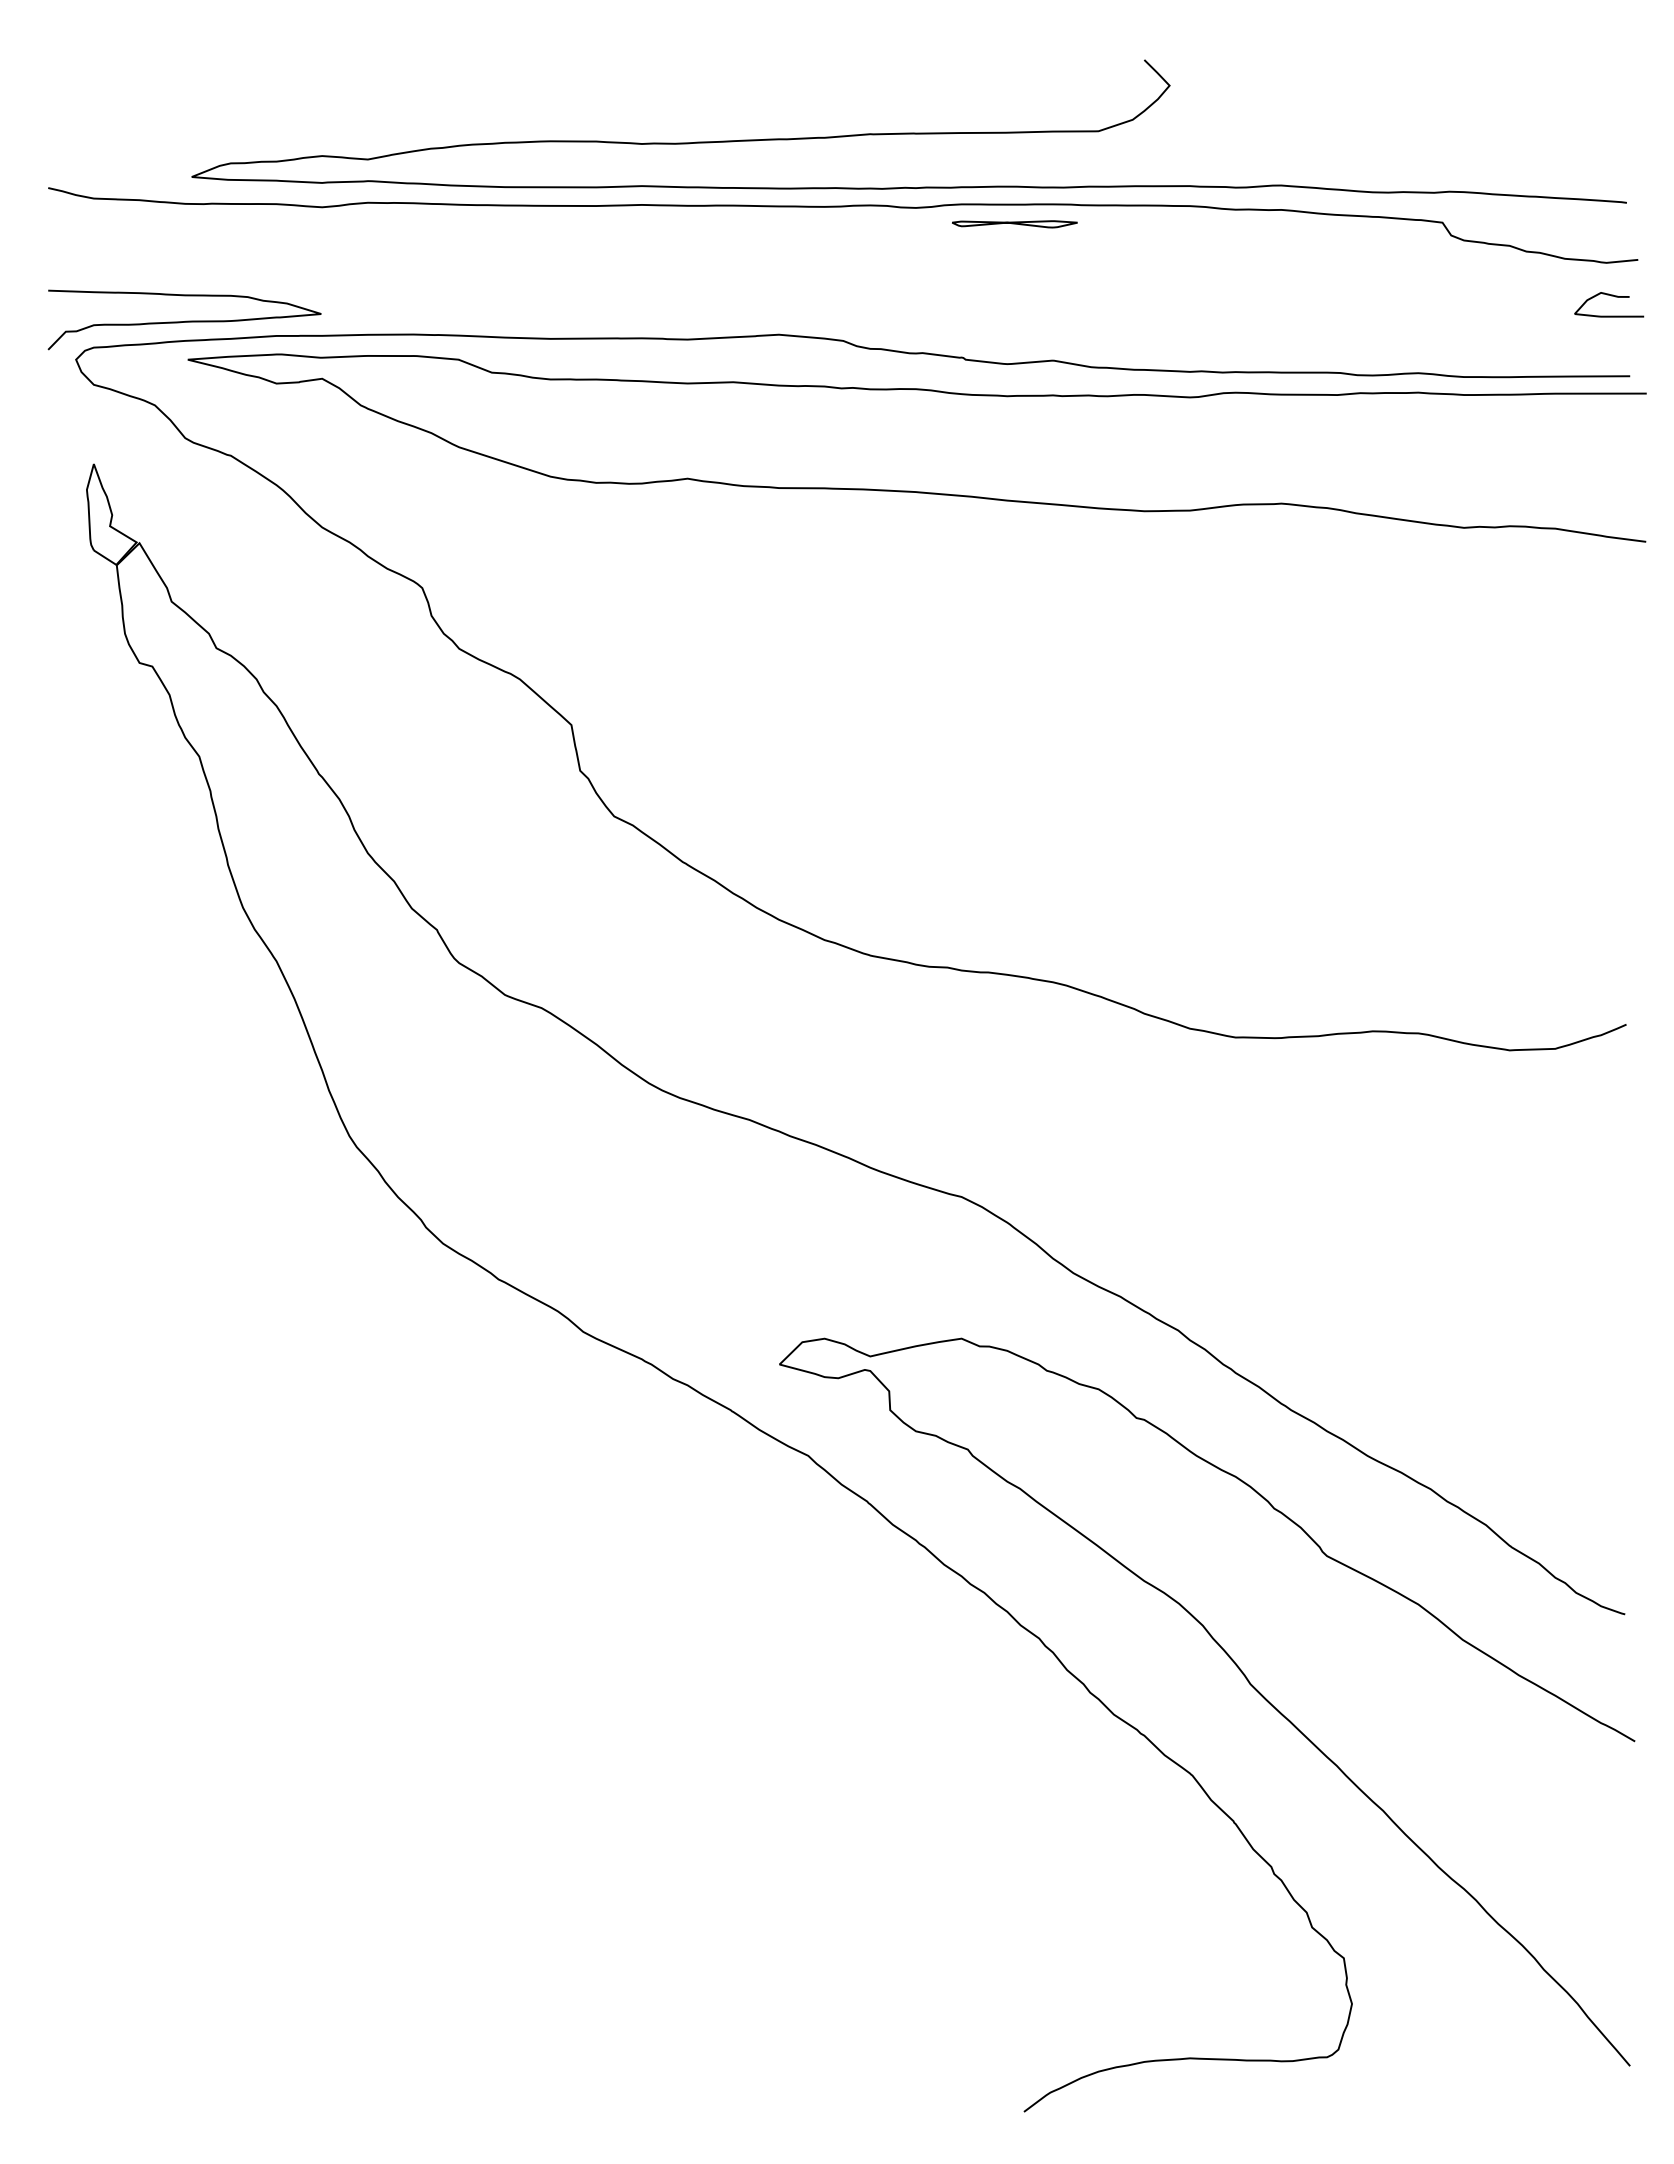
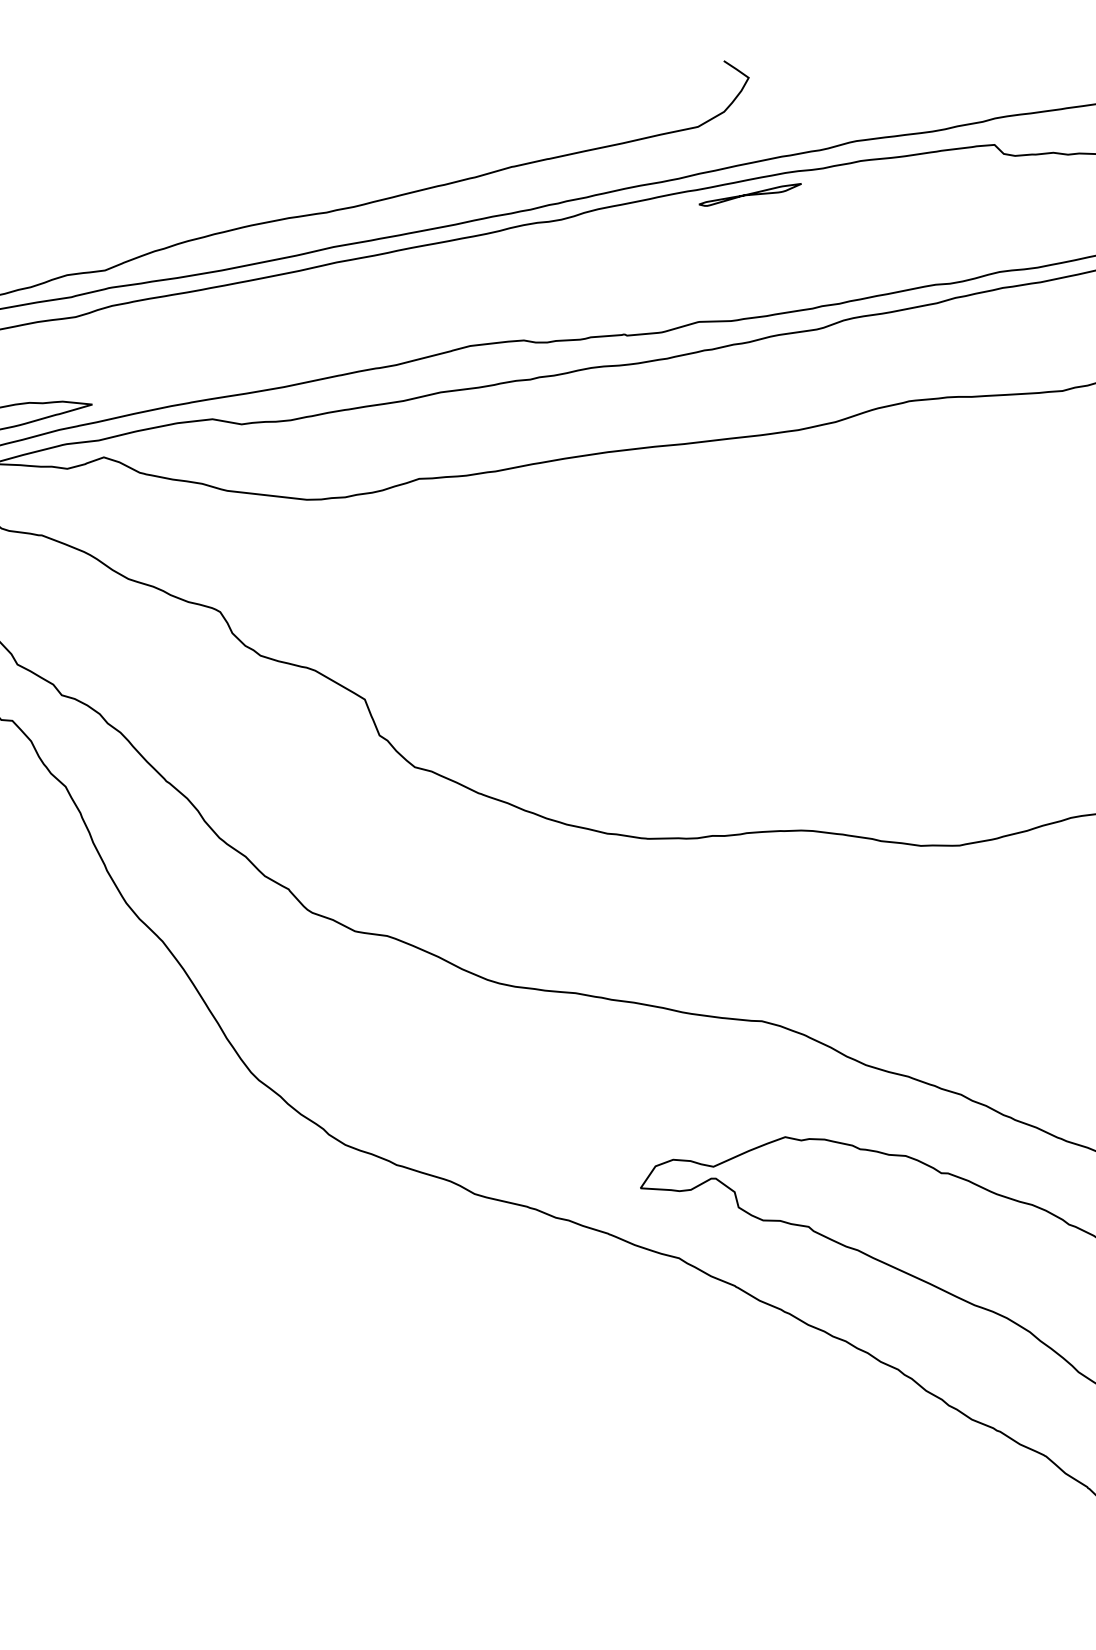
part: (1014, 224) -> (750, 195), moved

